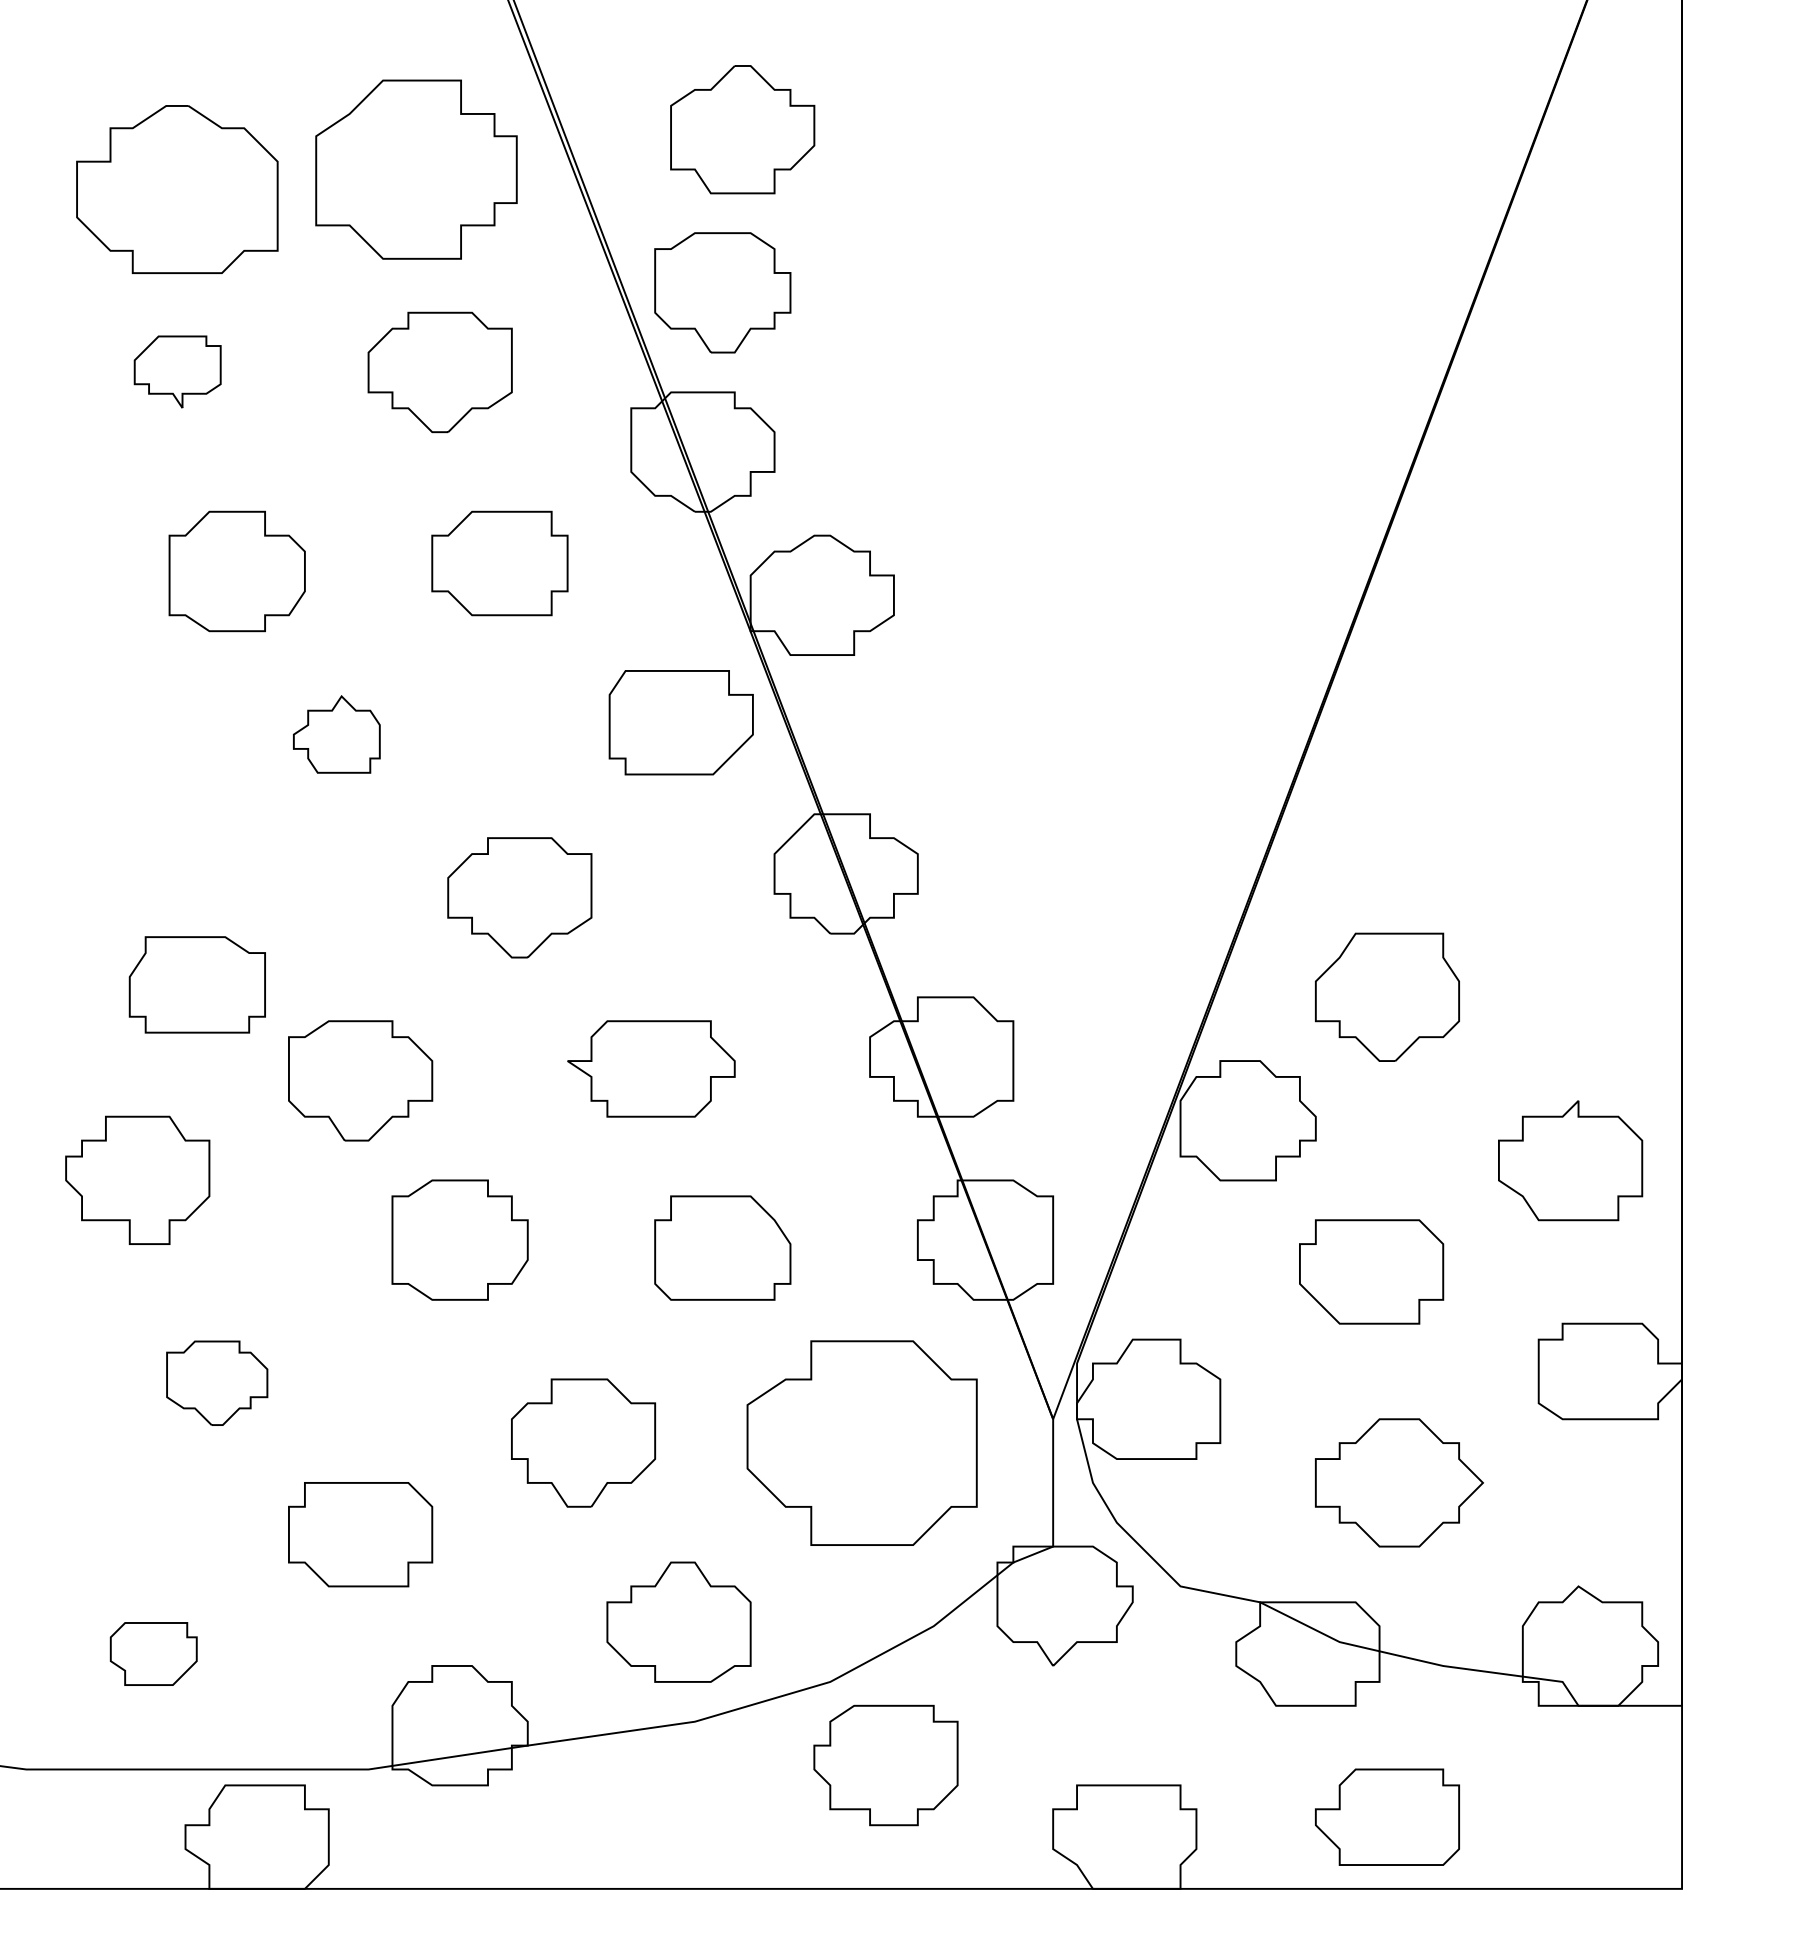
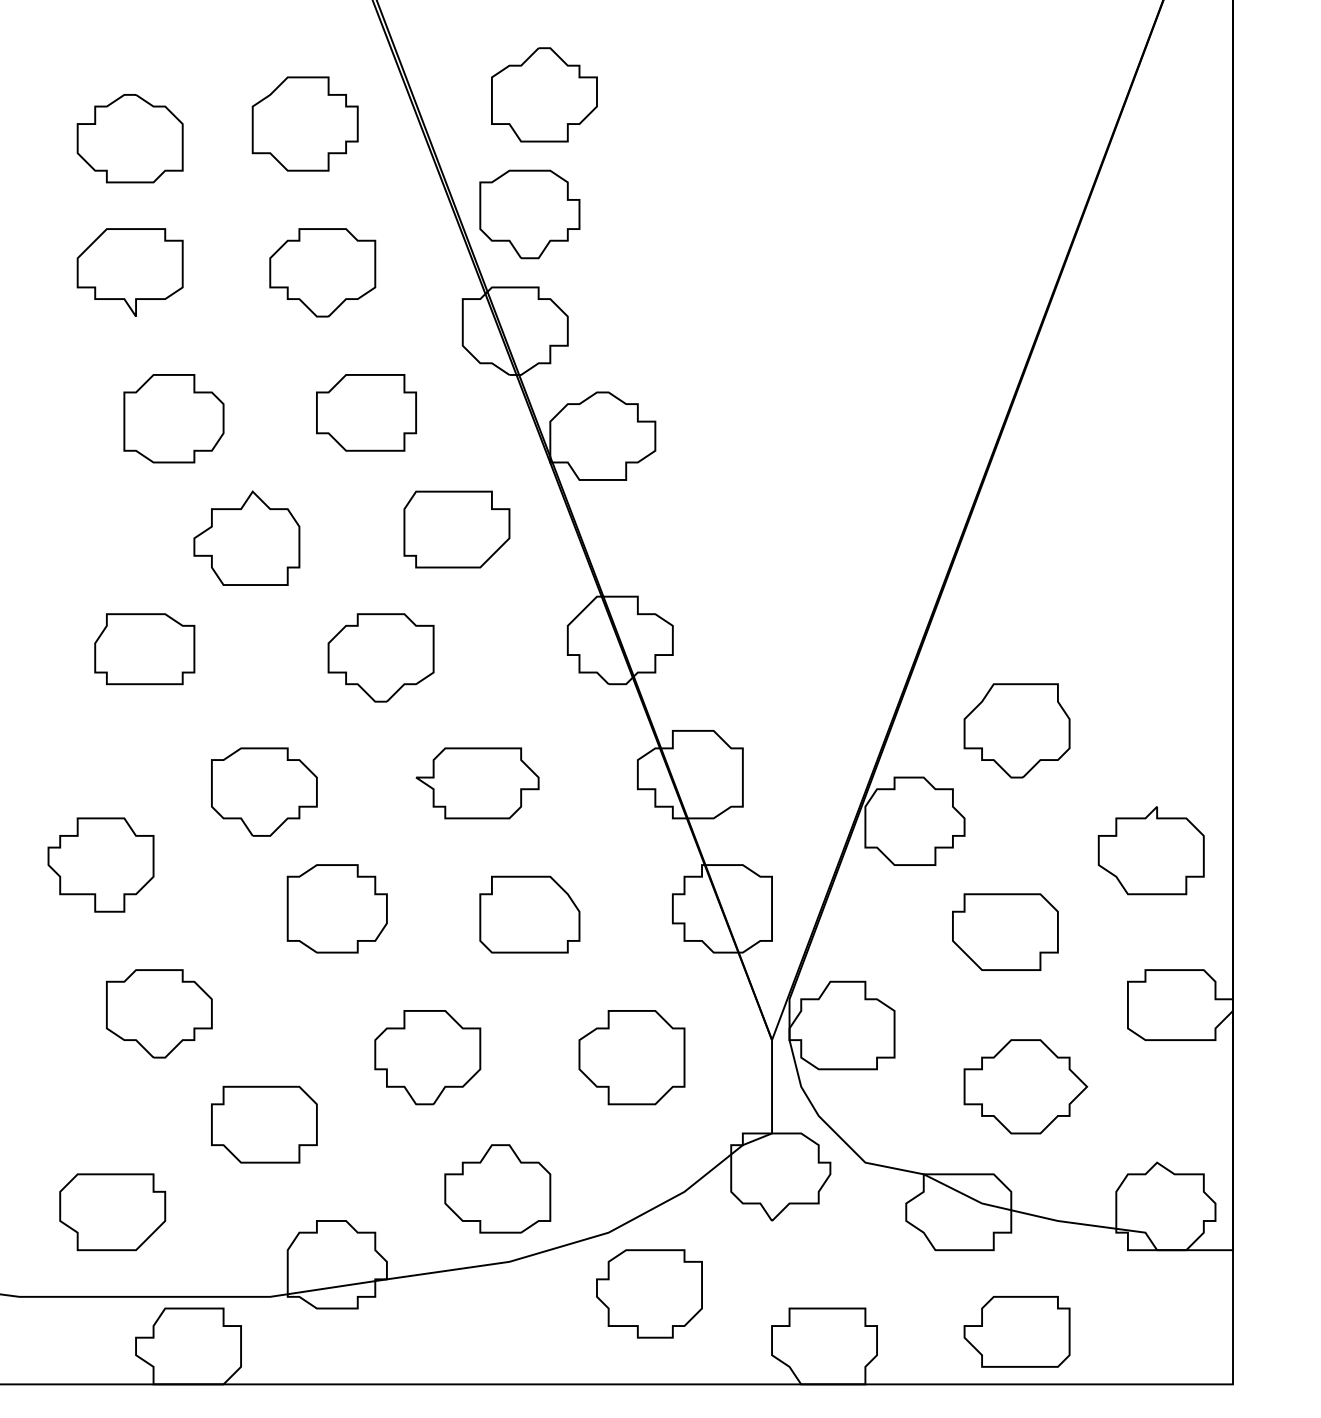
part: (415, 168) -> (304, 123), size x0.71
part: (177, 188) -> (130, 137), size x0.71
part: (177, 371) -> (130, 272), size x1.67
part: (680, 722) -> (456, 529), moved
part: (336, 734) -> (246, 538), size x1.67
part: (196, 984) -> (144, 648), moved
part: (216, 1382) -> (158, 1013), size x1.43
part: (861, 1442) -> (631, 1057), size x0.62
part: (153, 1653) -> (112, 1211), size x1.67

